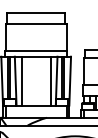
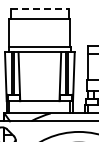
line: (36, 12) -> (40, 8), solid -> dashed
line: (21, 80) -> (25, 76), removed
line: (50, 80) -> (54, 76), removed

